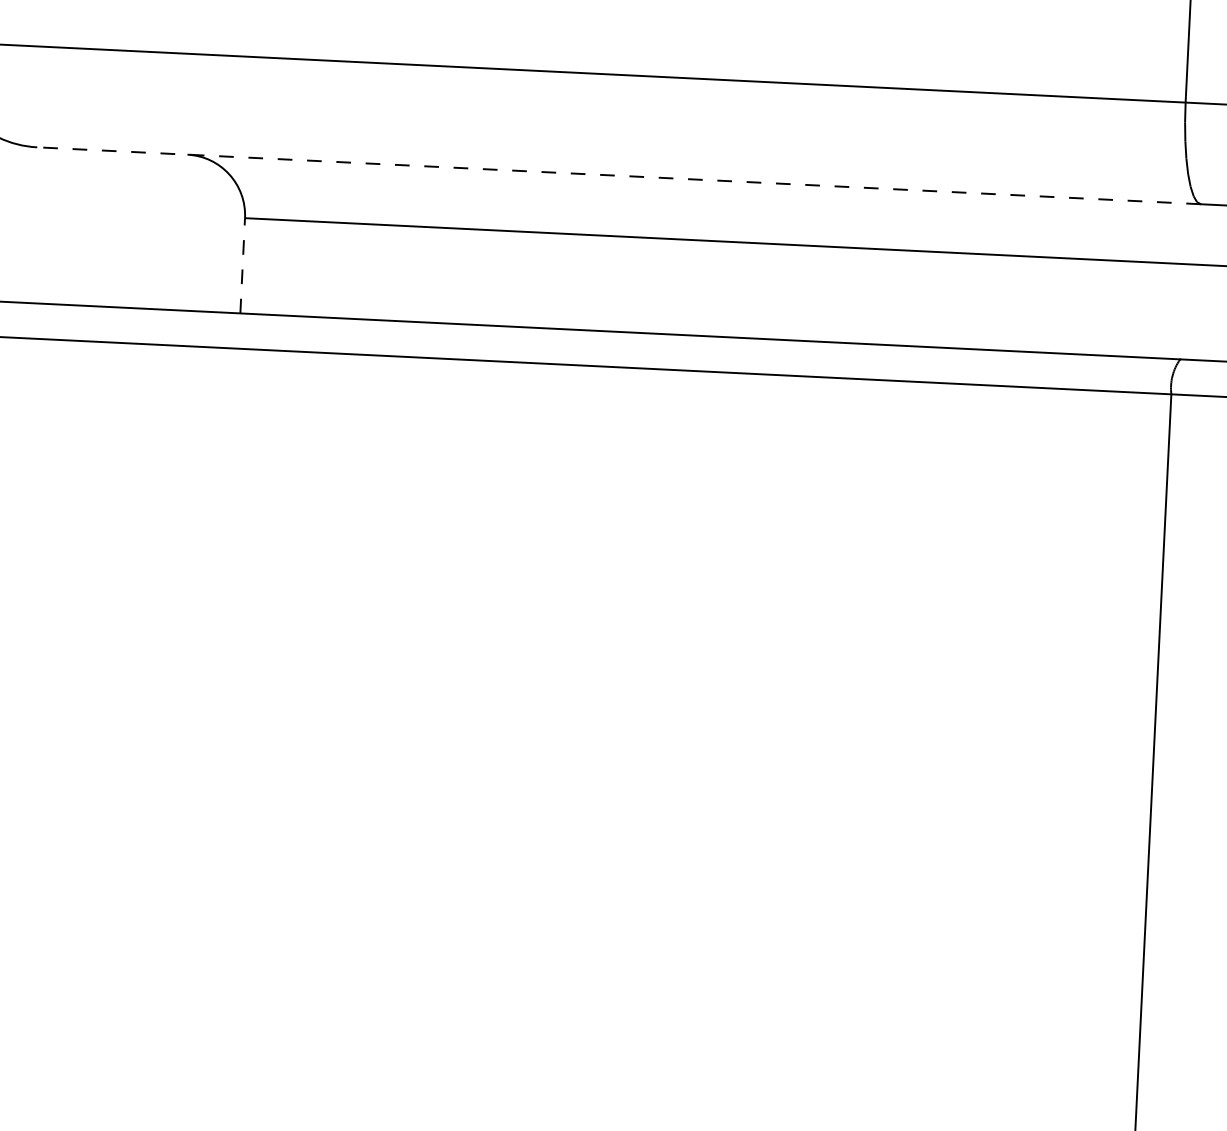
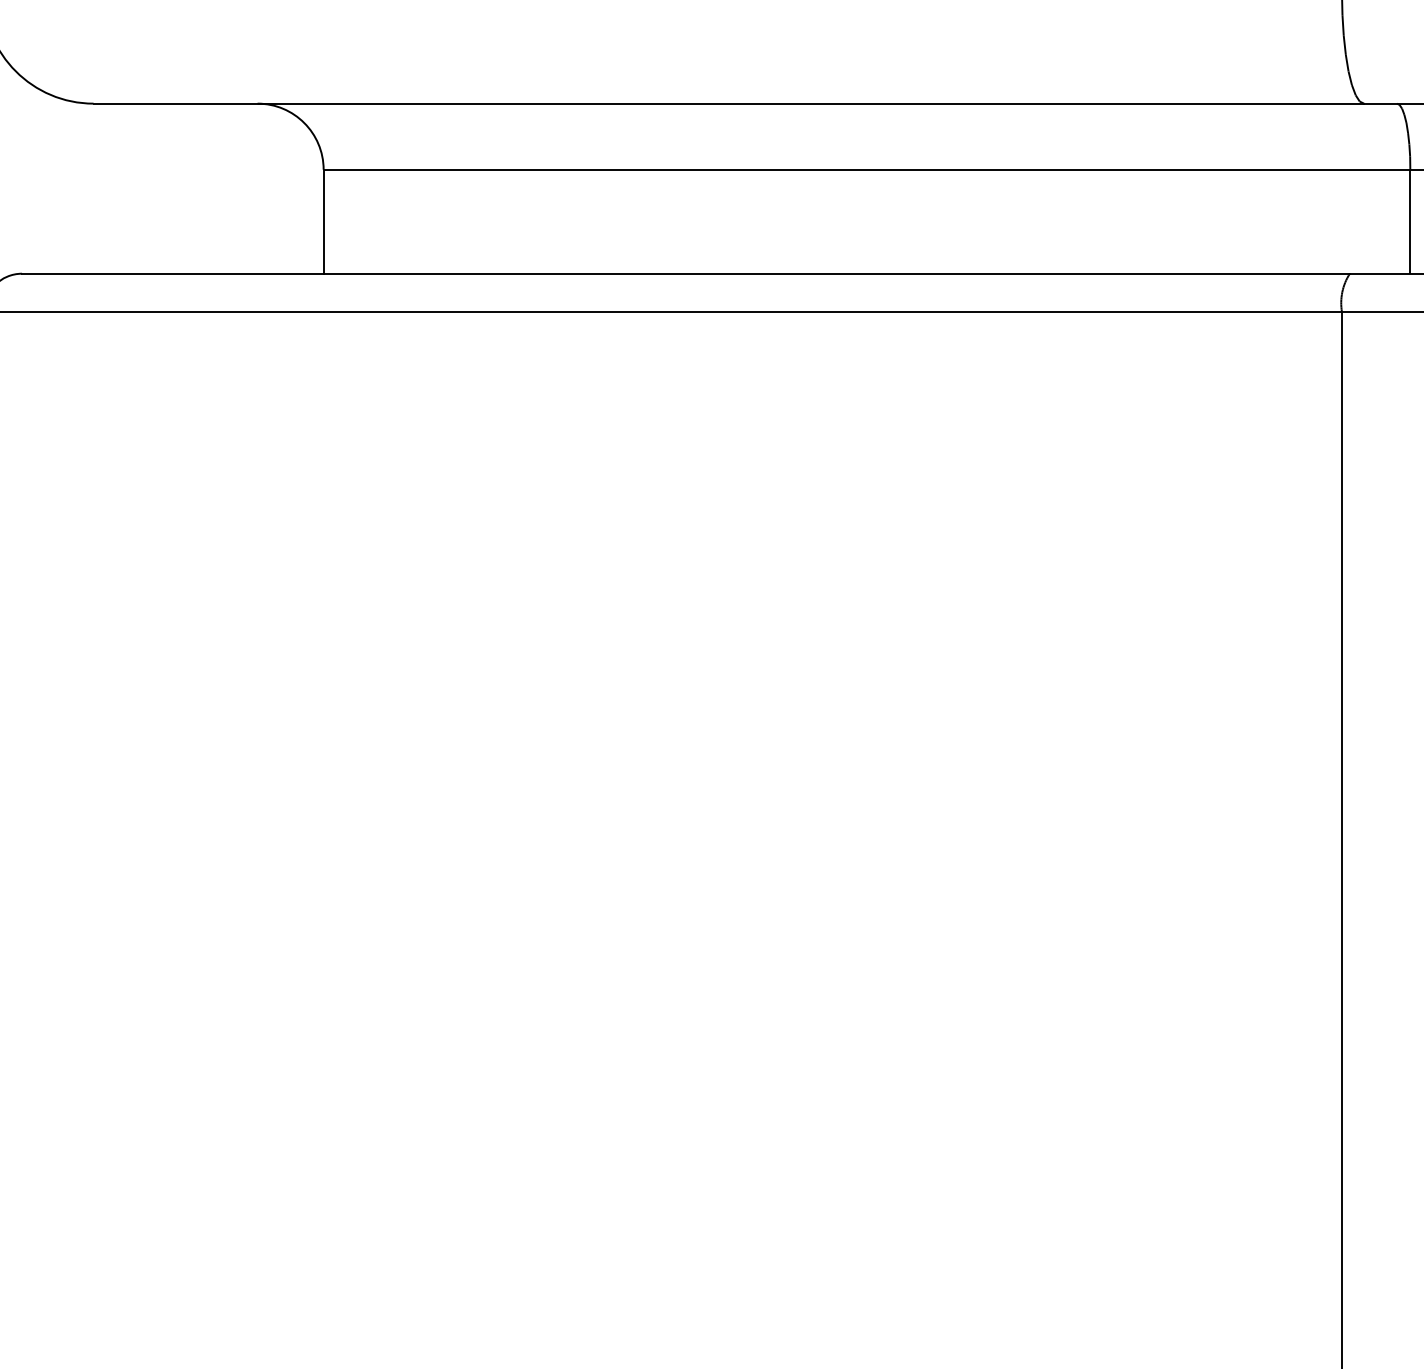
line: (618, 175) -> (728, 103), dashed -> solid
line: (242, 265) -> (323, 221), dashed -> solid

